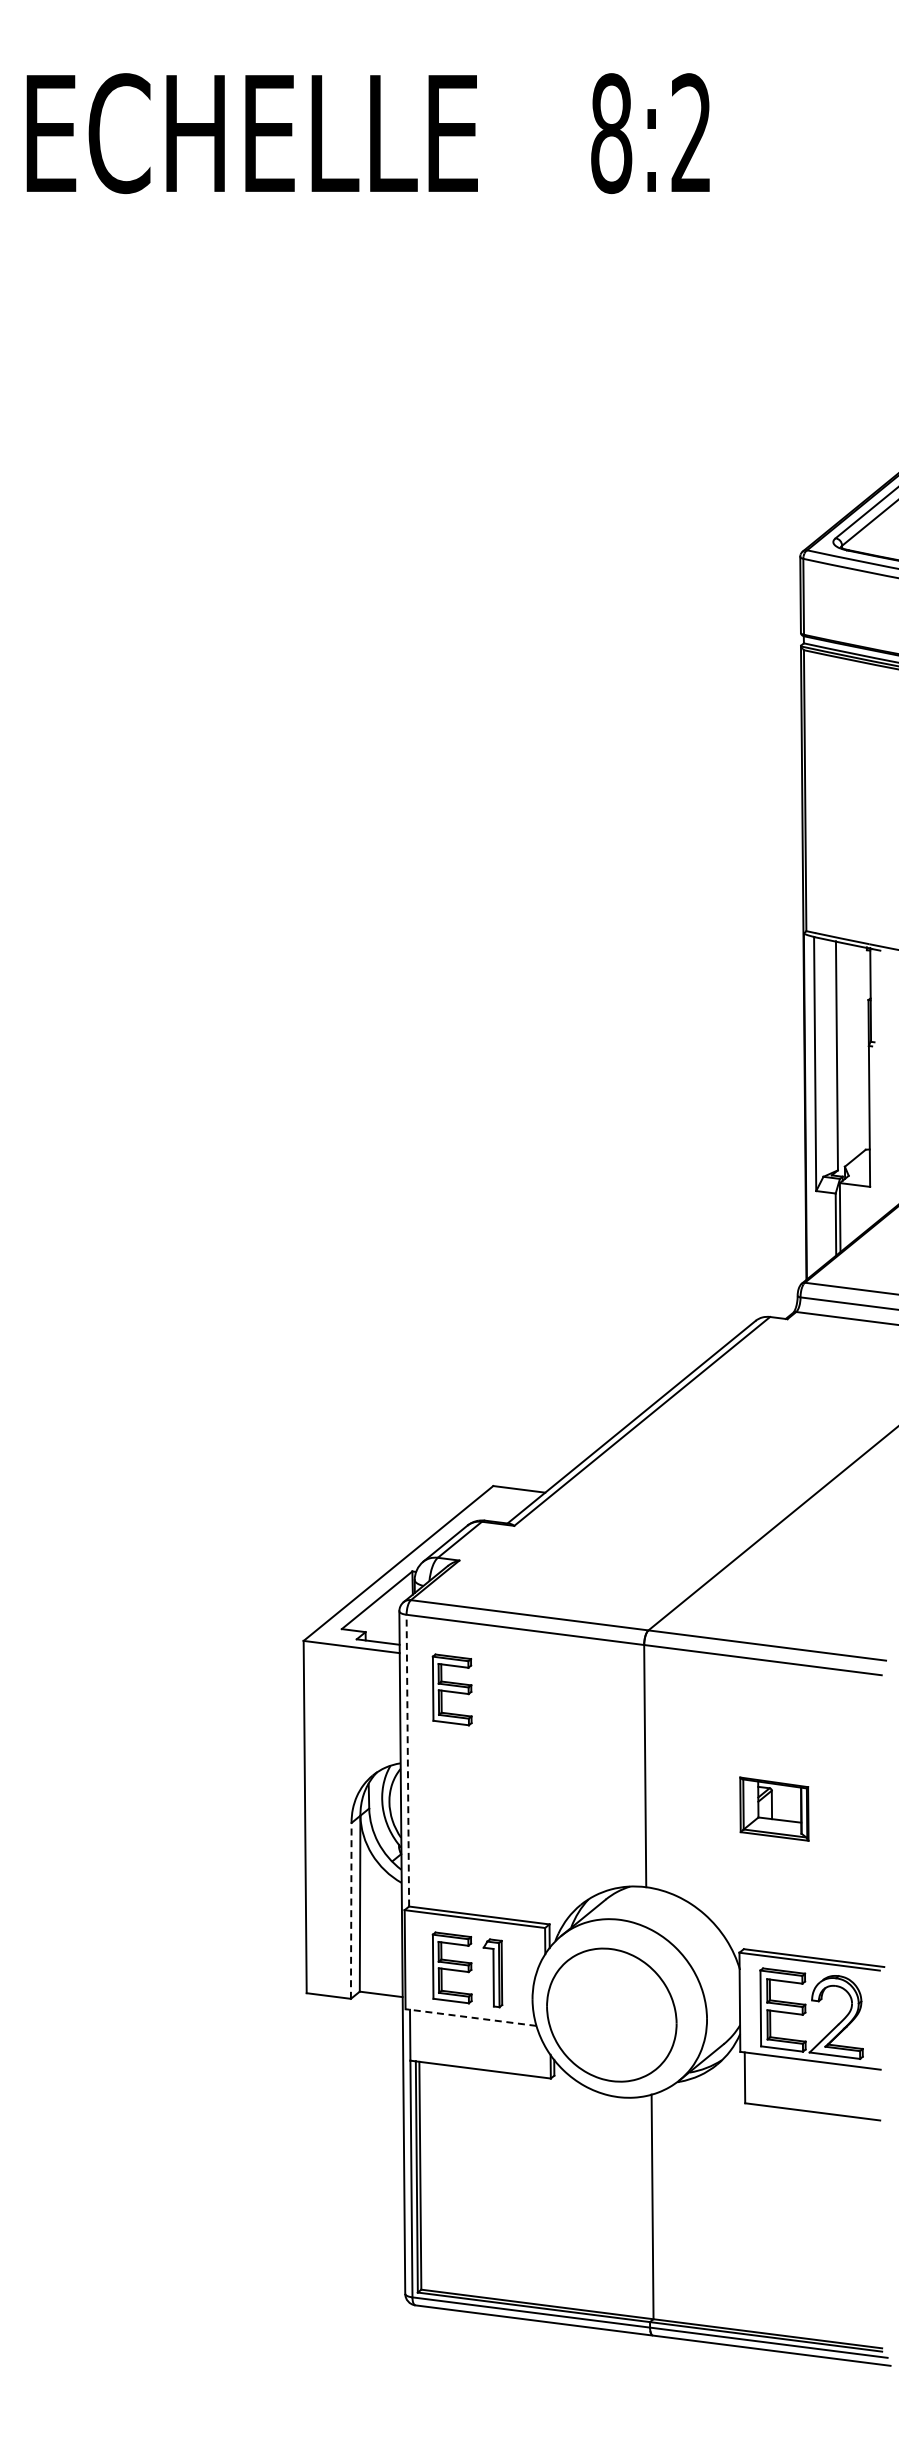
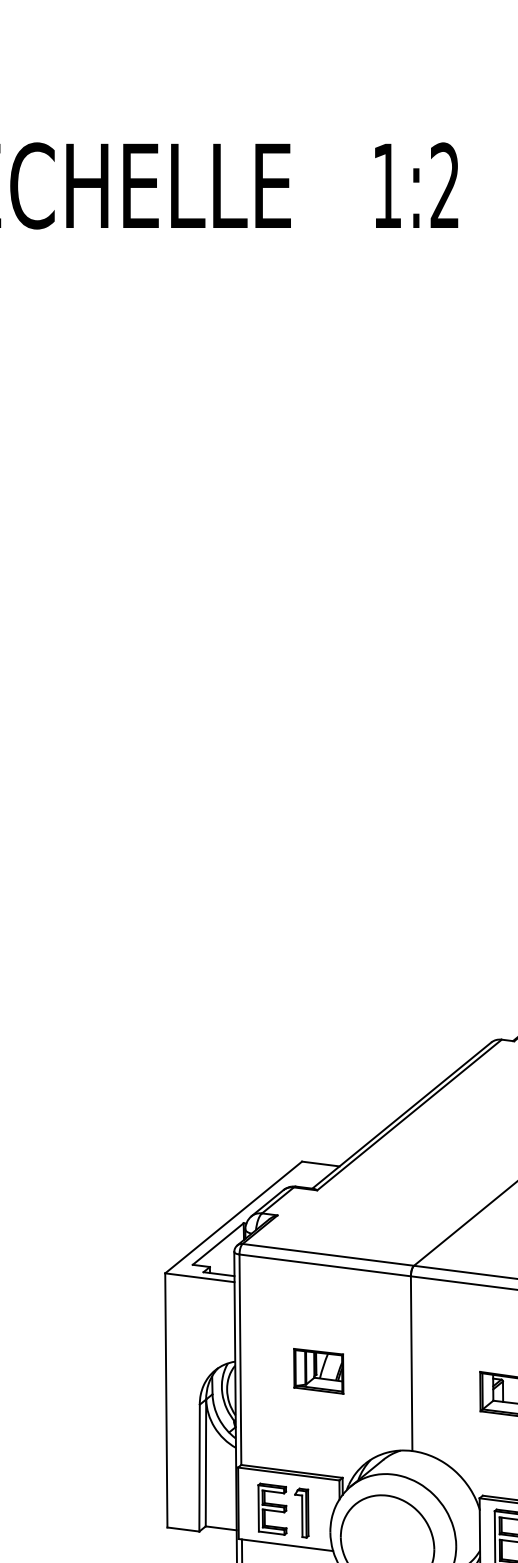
text: (611, 133) -> (387, 185), 8:2 -> 1:2
part: (451, 1689) -> (271, 1308), removed
line: (407, 1760) -> (240, 1359), dashed -> solid
part: (516, 1776) -> (318, 1371), added
line: (351, 1910) -> (199, 1467), dashed -> solid
line: (471, 2017) -> (286, 1545), dashed -> solid

